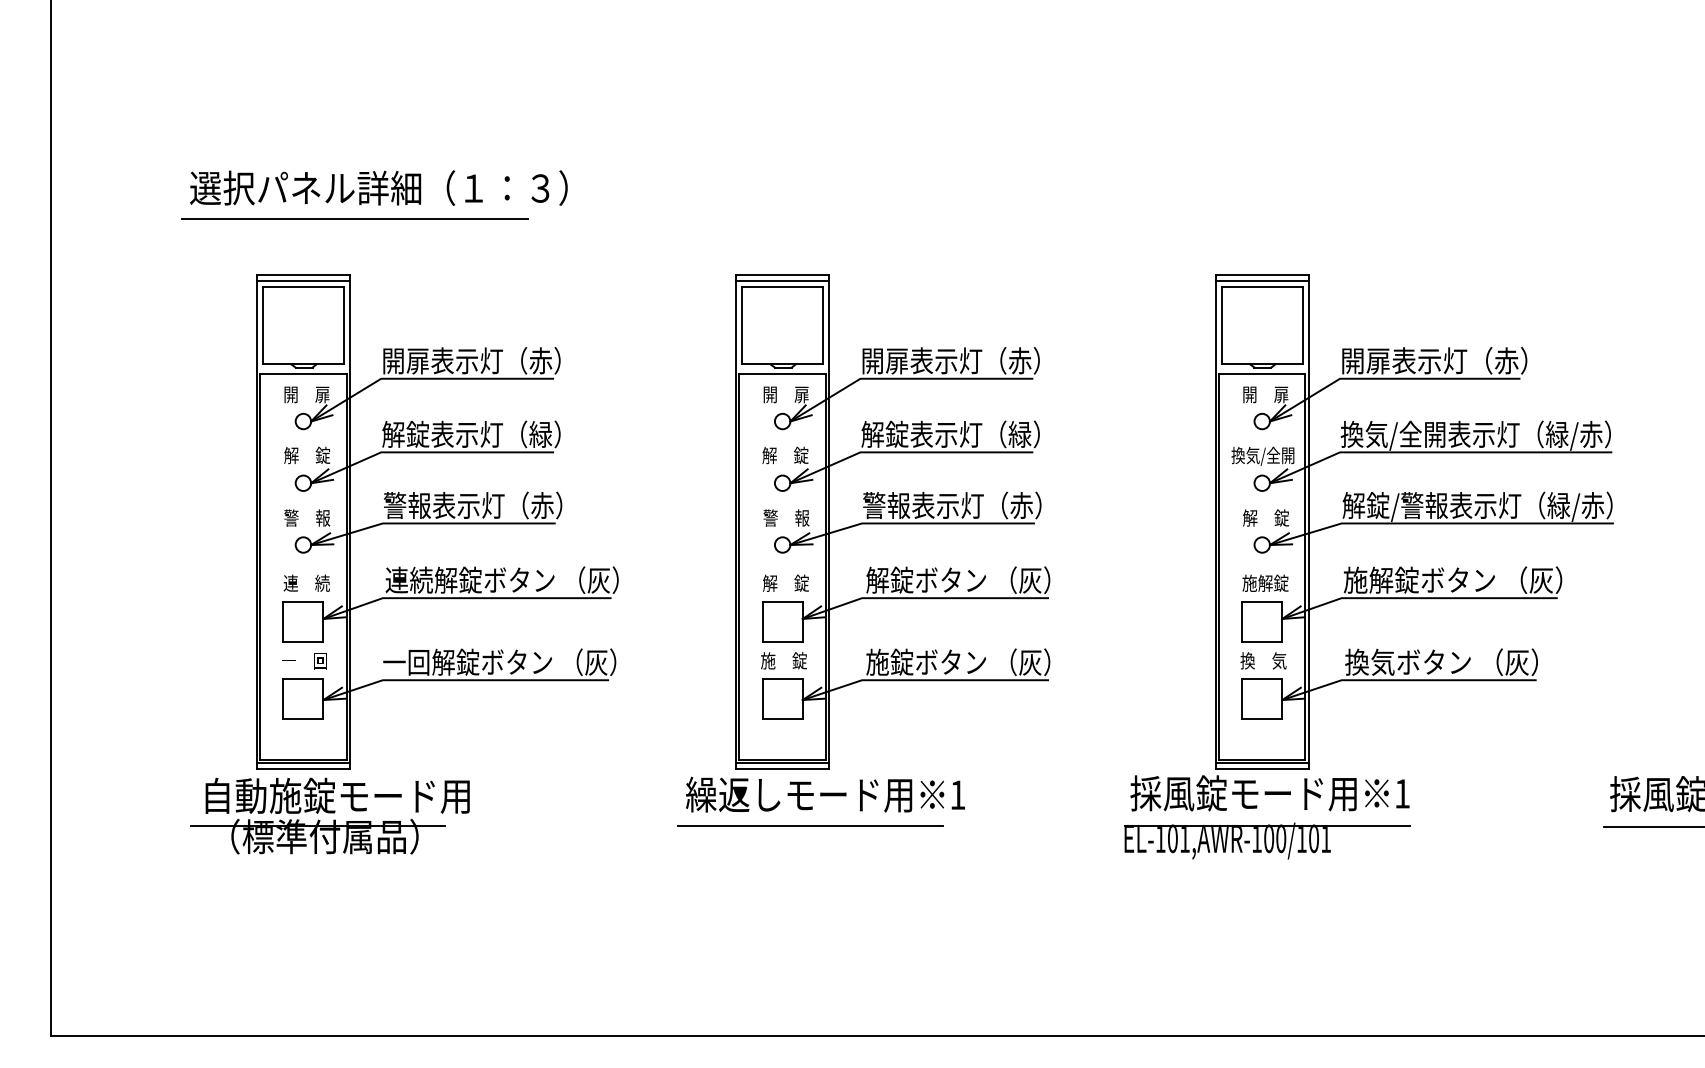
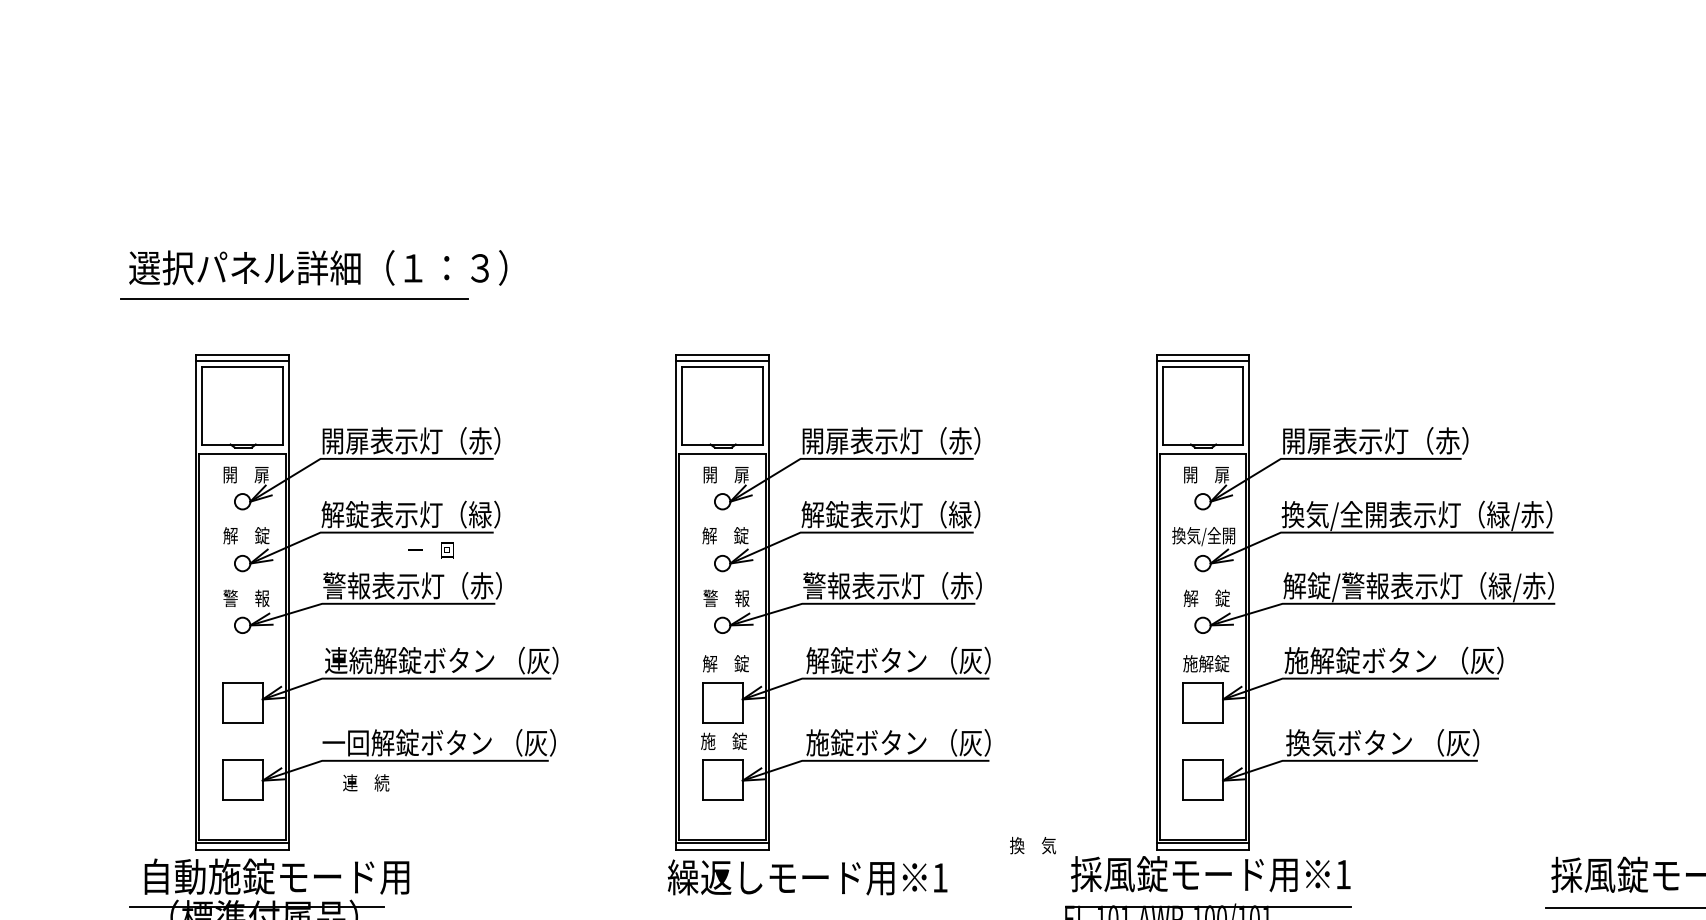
text: (306, 582) -> (365, 782), moved
text: (1263, 660) -> (1032, 845), moved
text: (304, 661) -> (431, 550), moved
text: (825, 794) -> (807, 877), moved
line: (809, 826) -> (749, 907), removed

